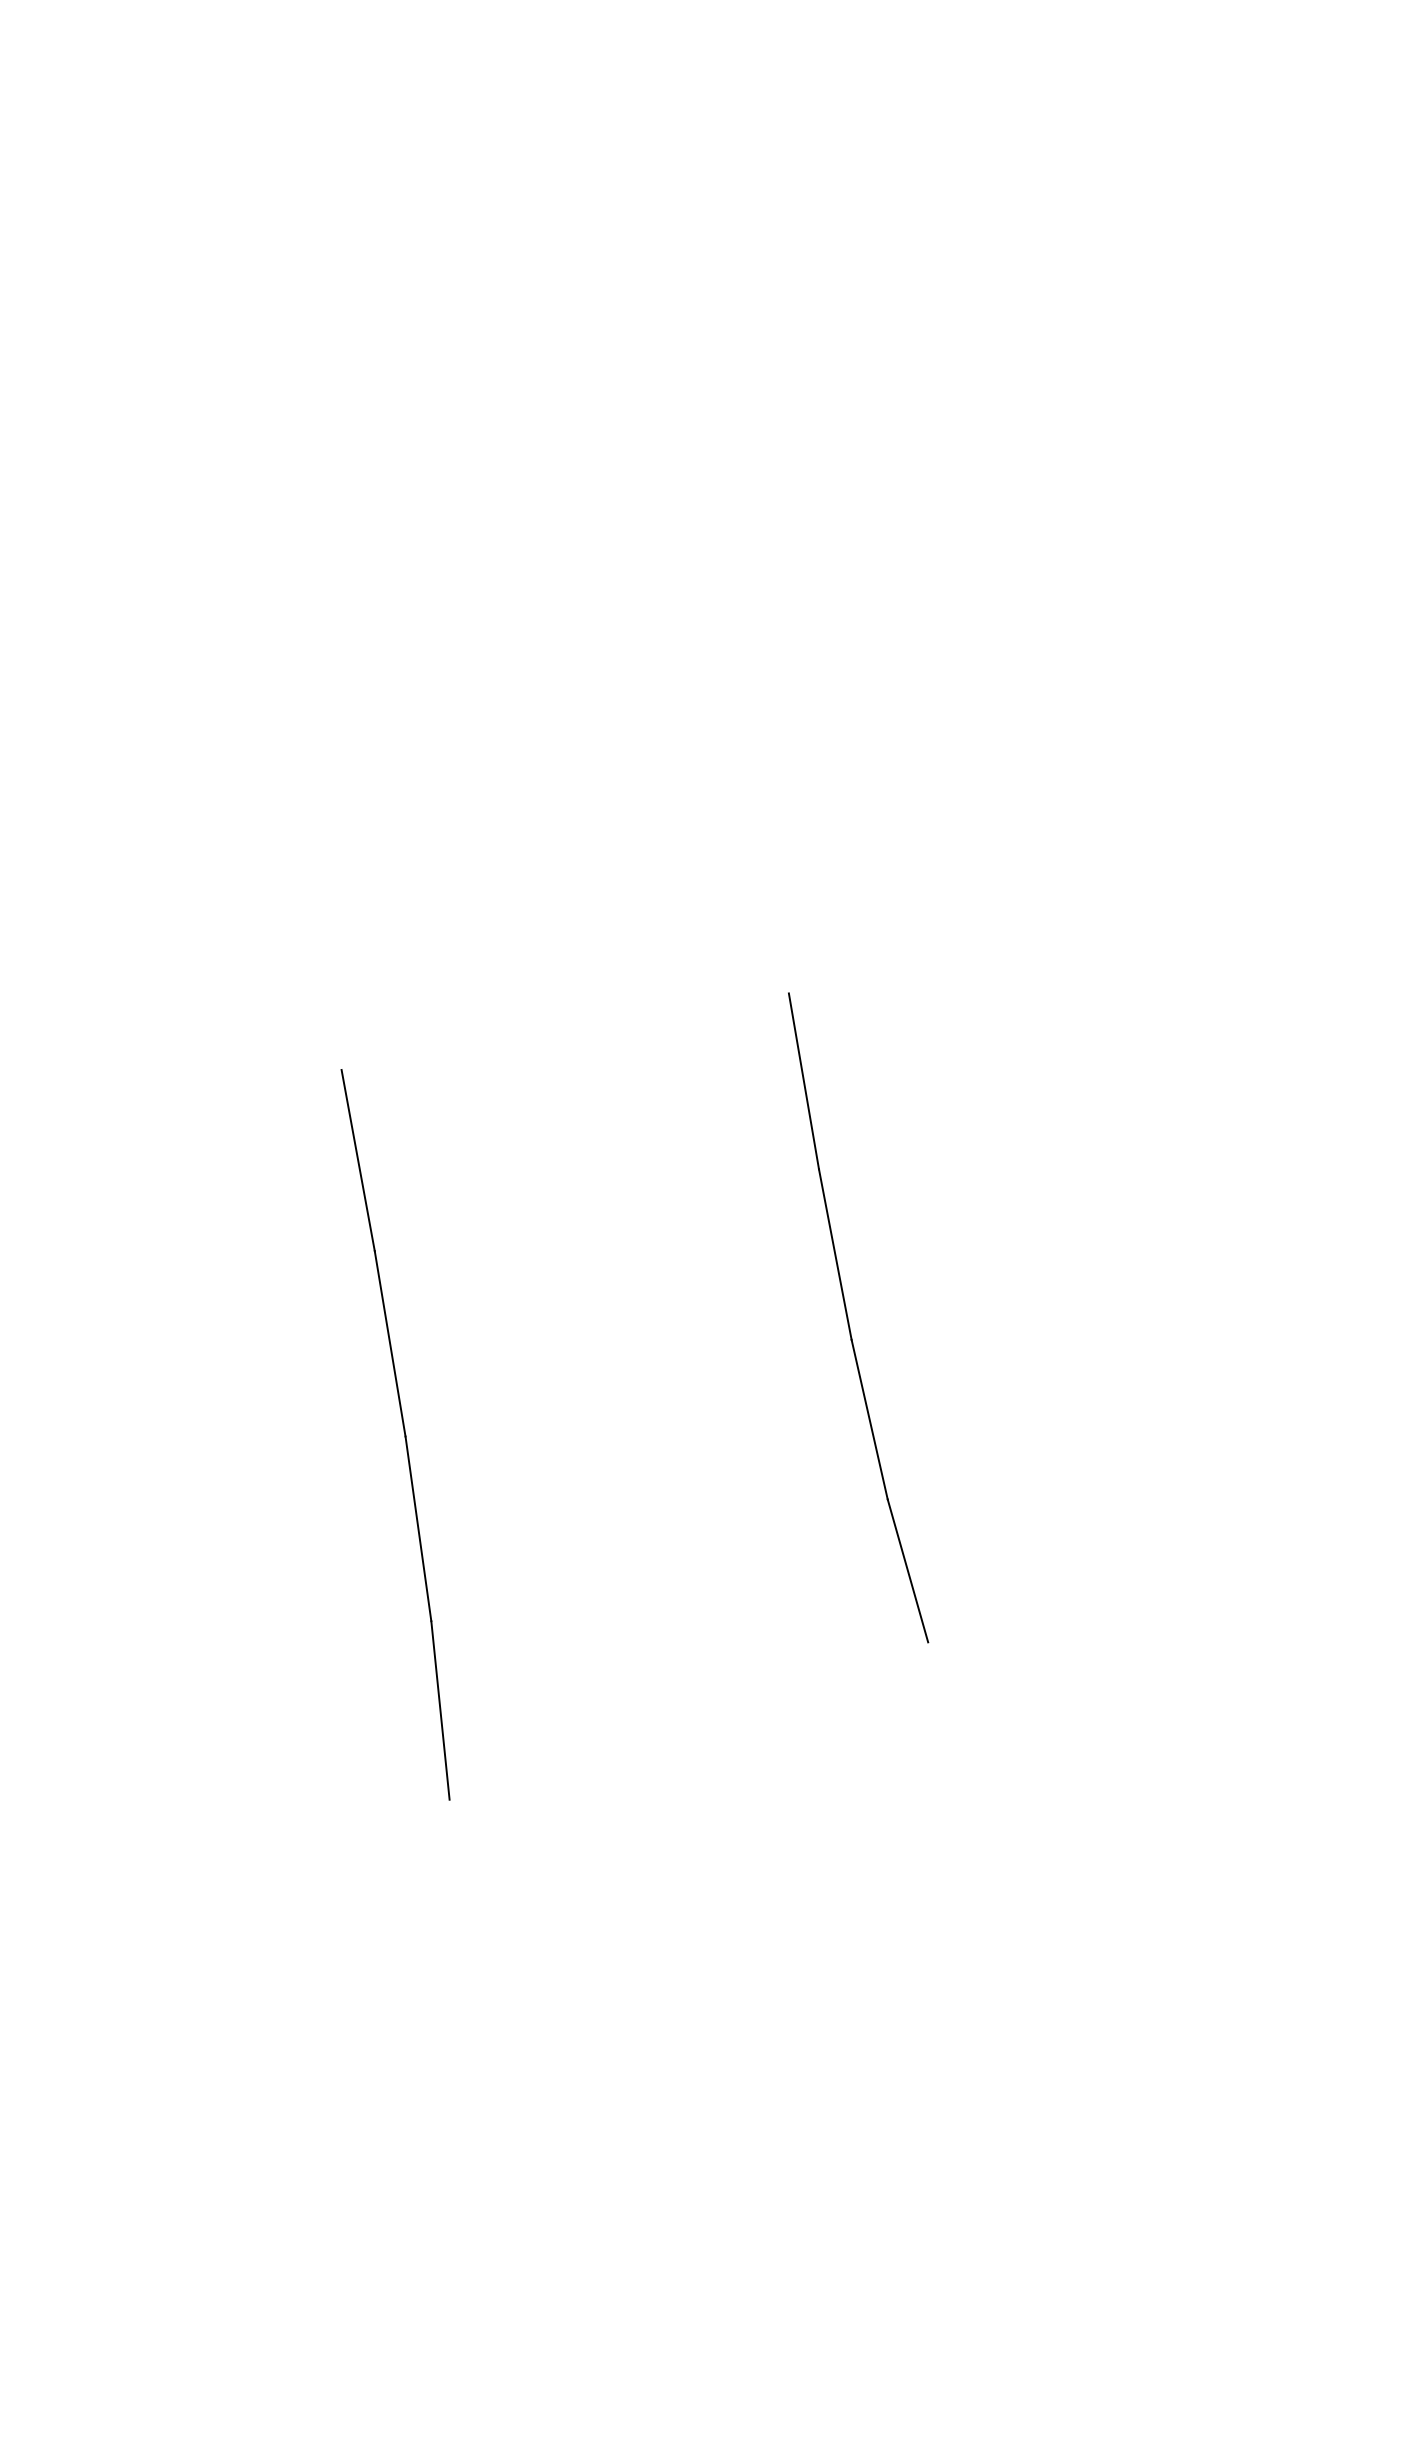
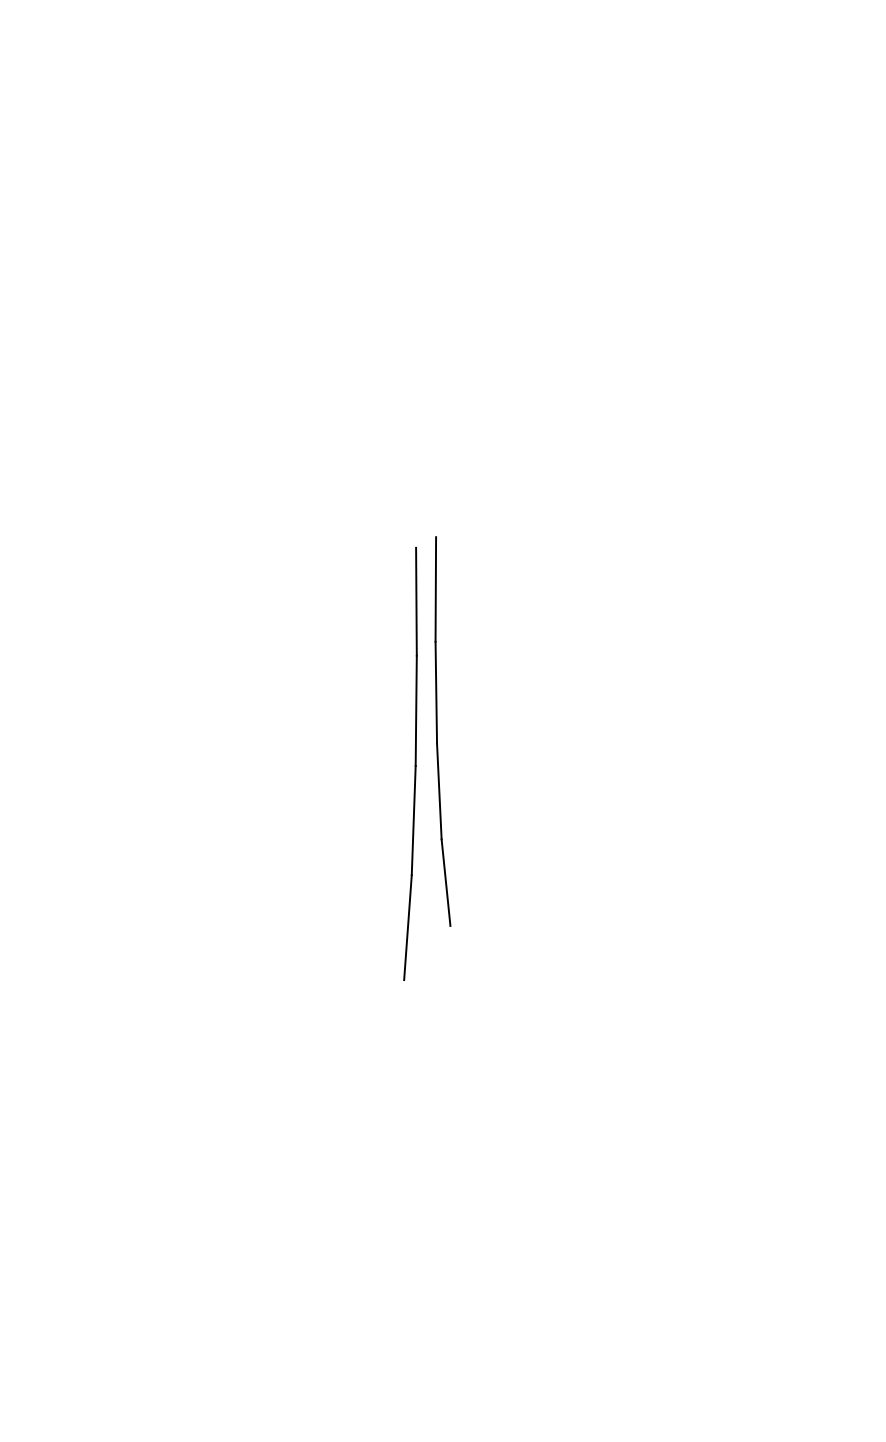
part: (396, 1433) -> (410, 763), moved

